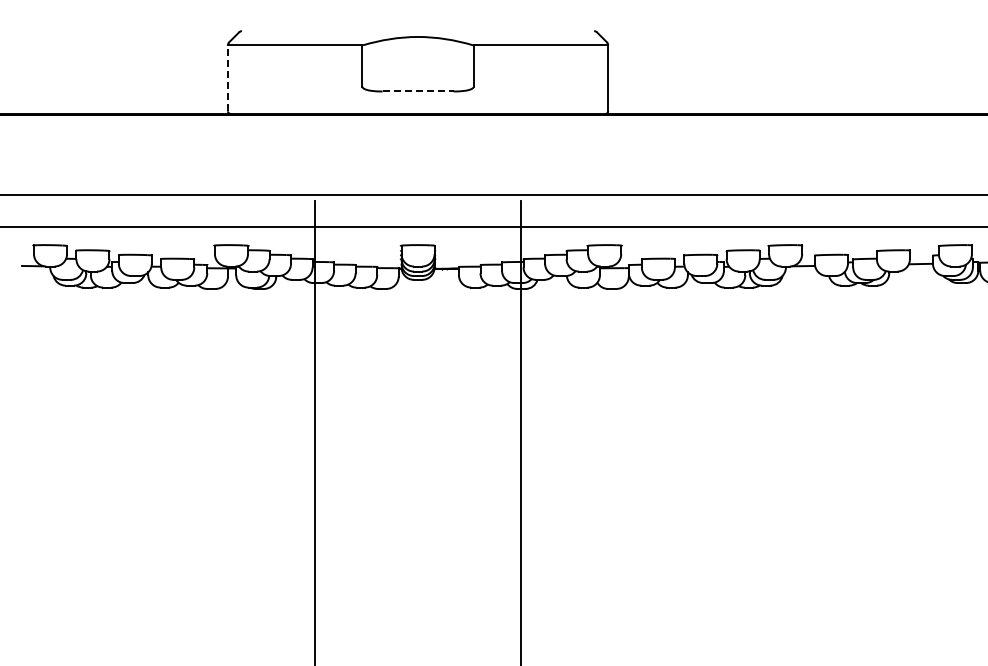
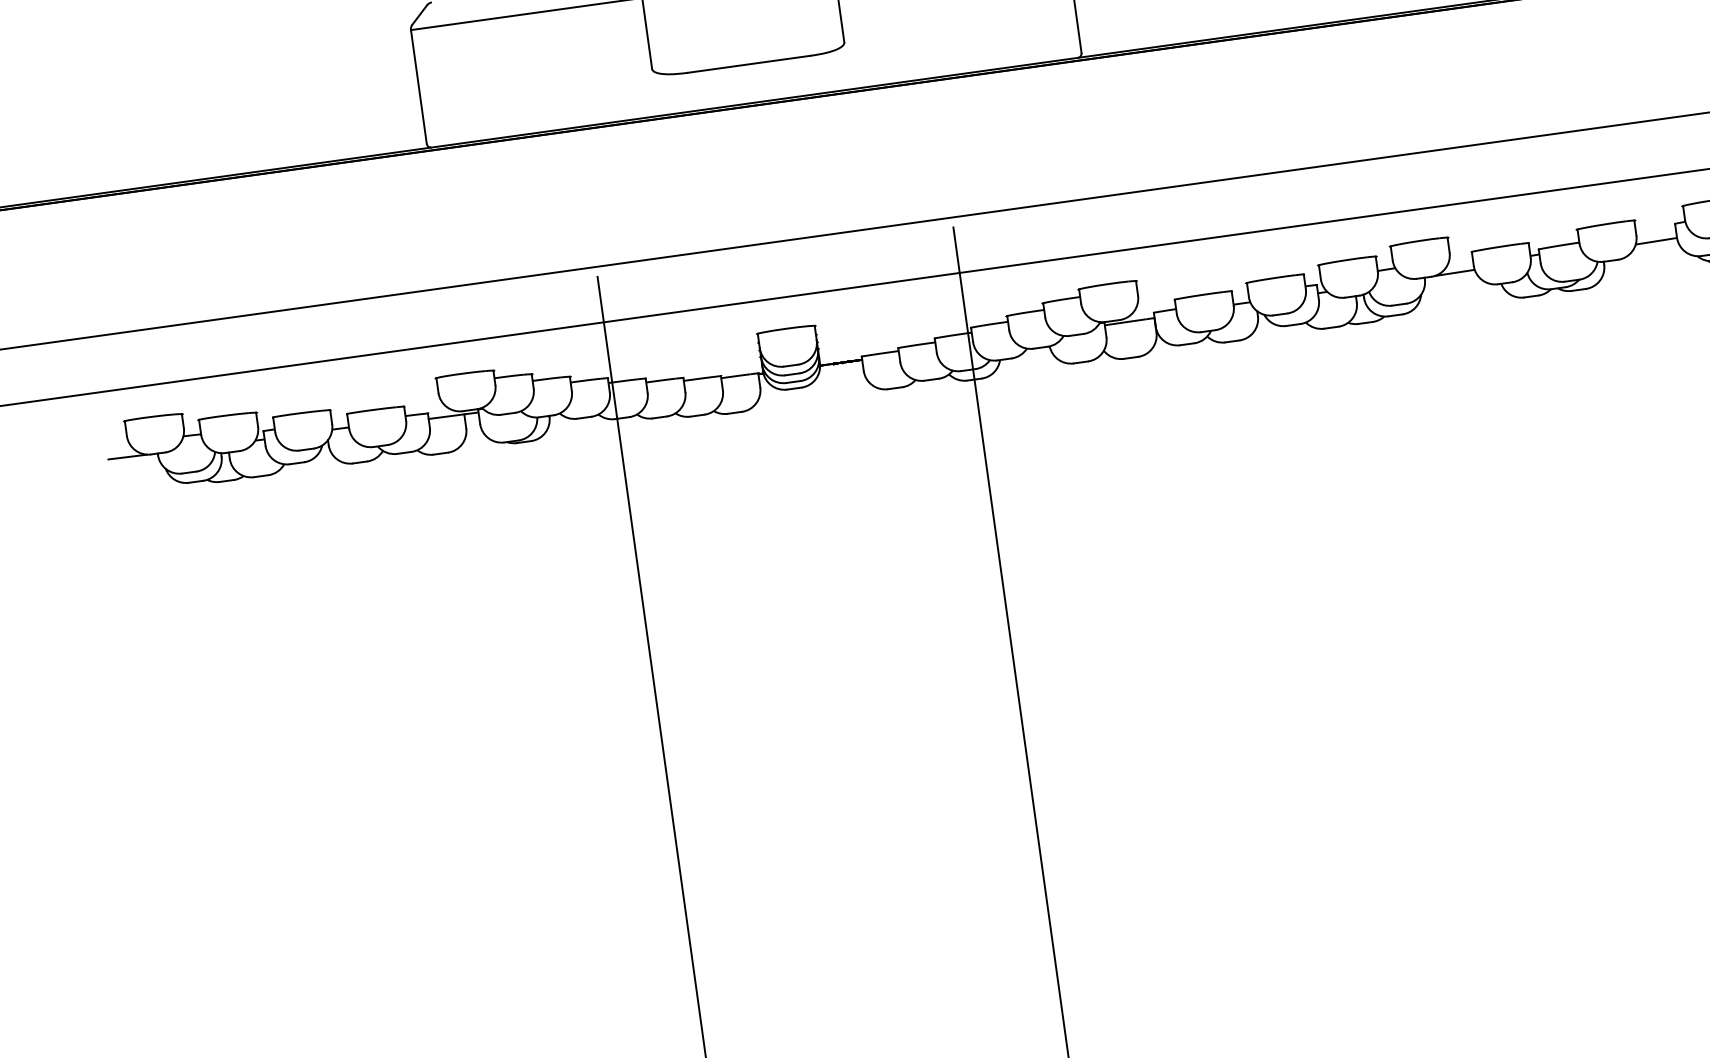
line: (227, 77) -> (417, 85), dashed -> solid
line: (418, 91) -> (750, 64), dashed -> solid

